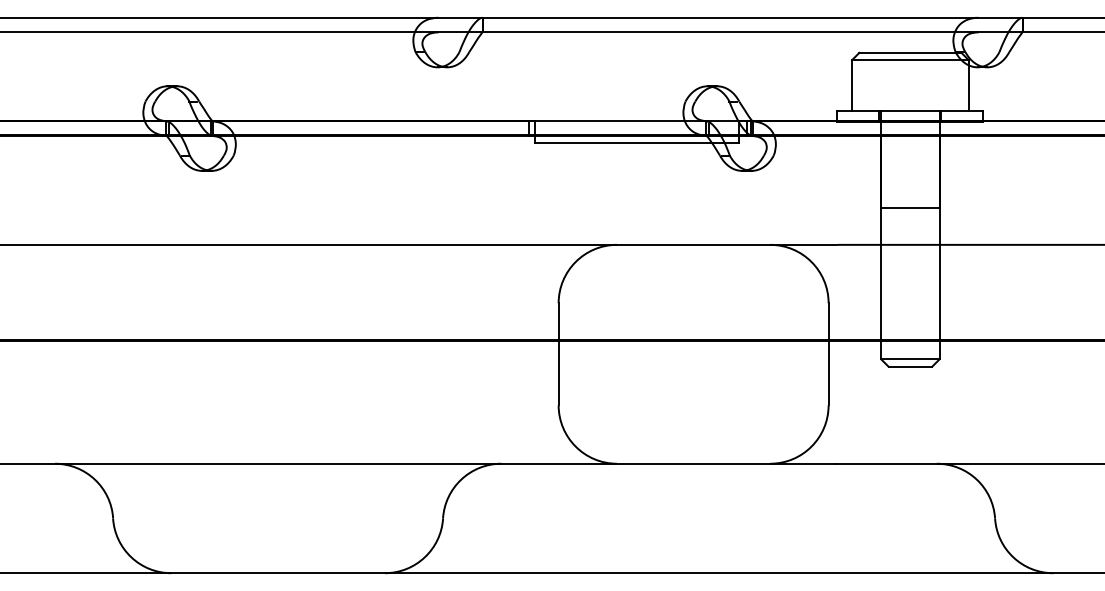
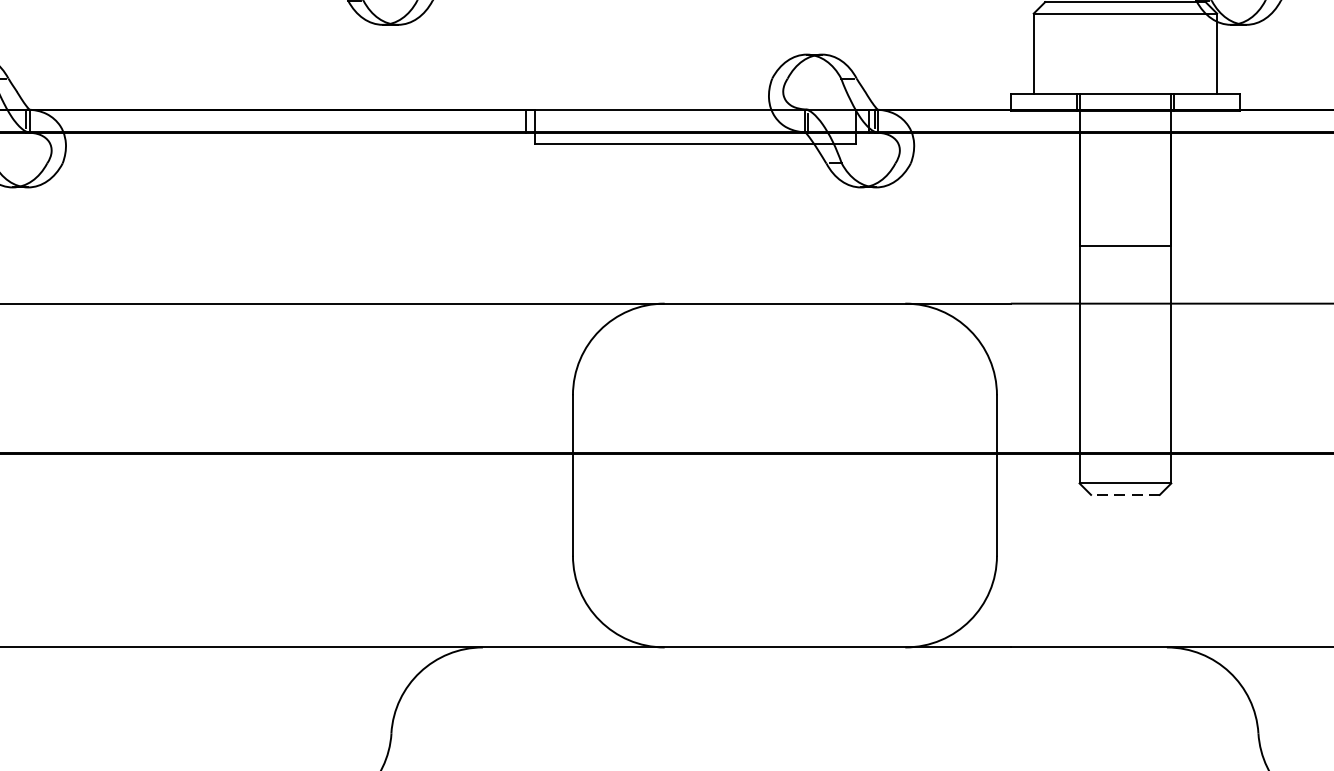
line: (910, 366) -> (1125, 494), solid -> dashed

